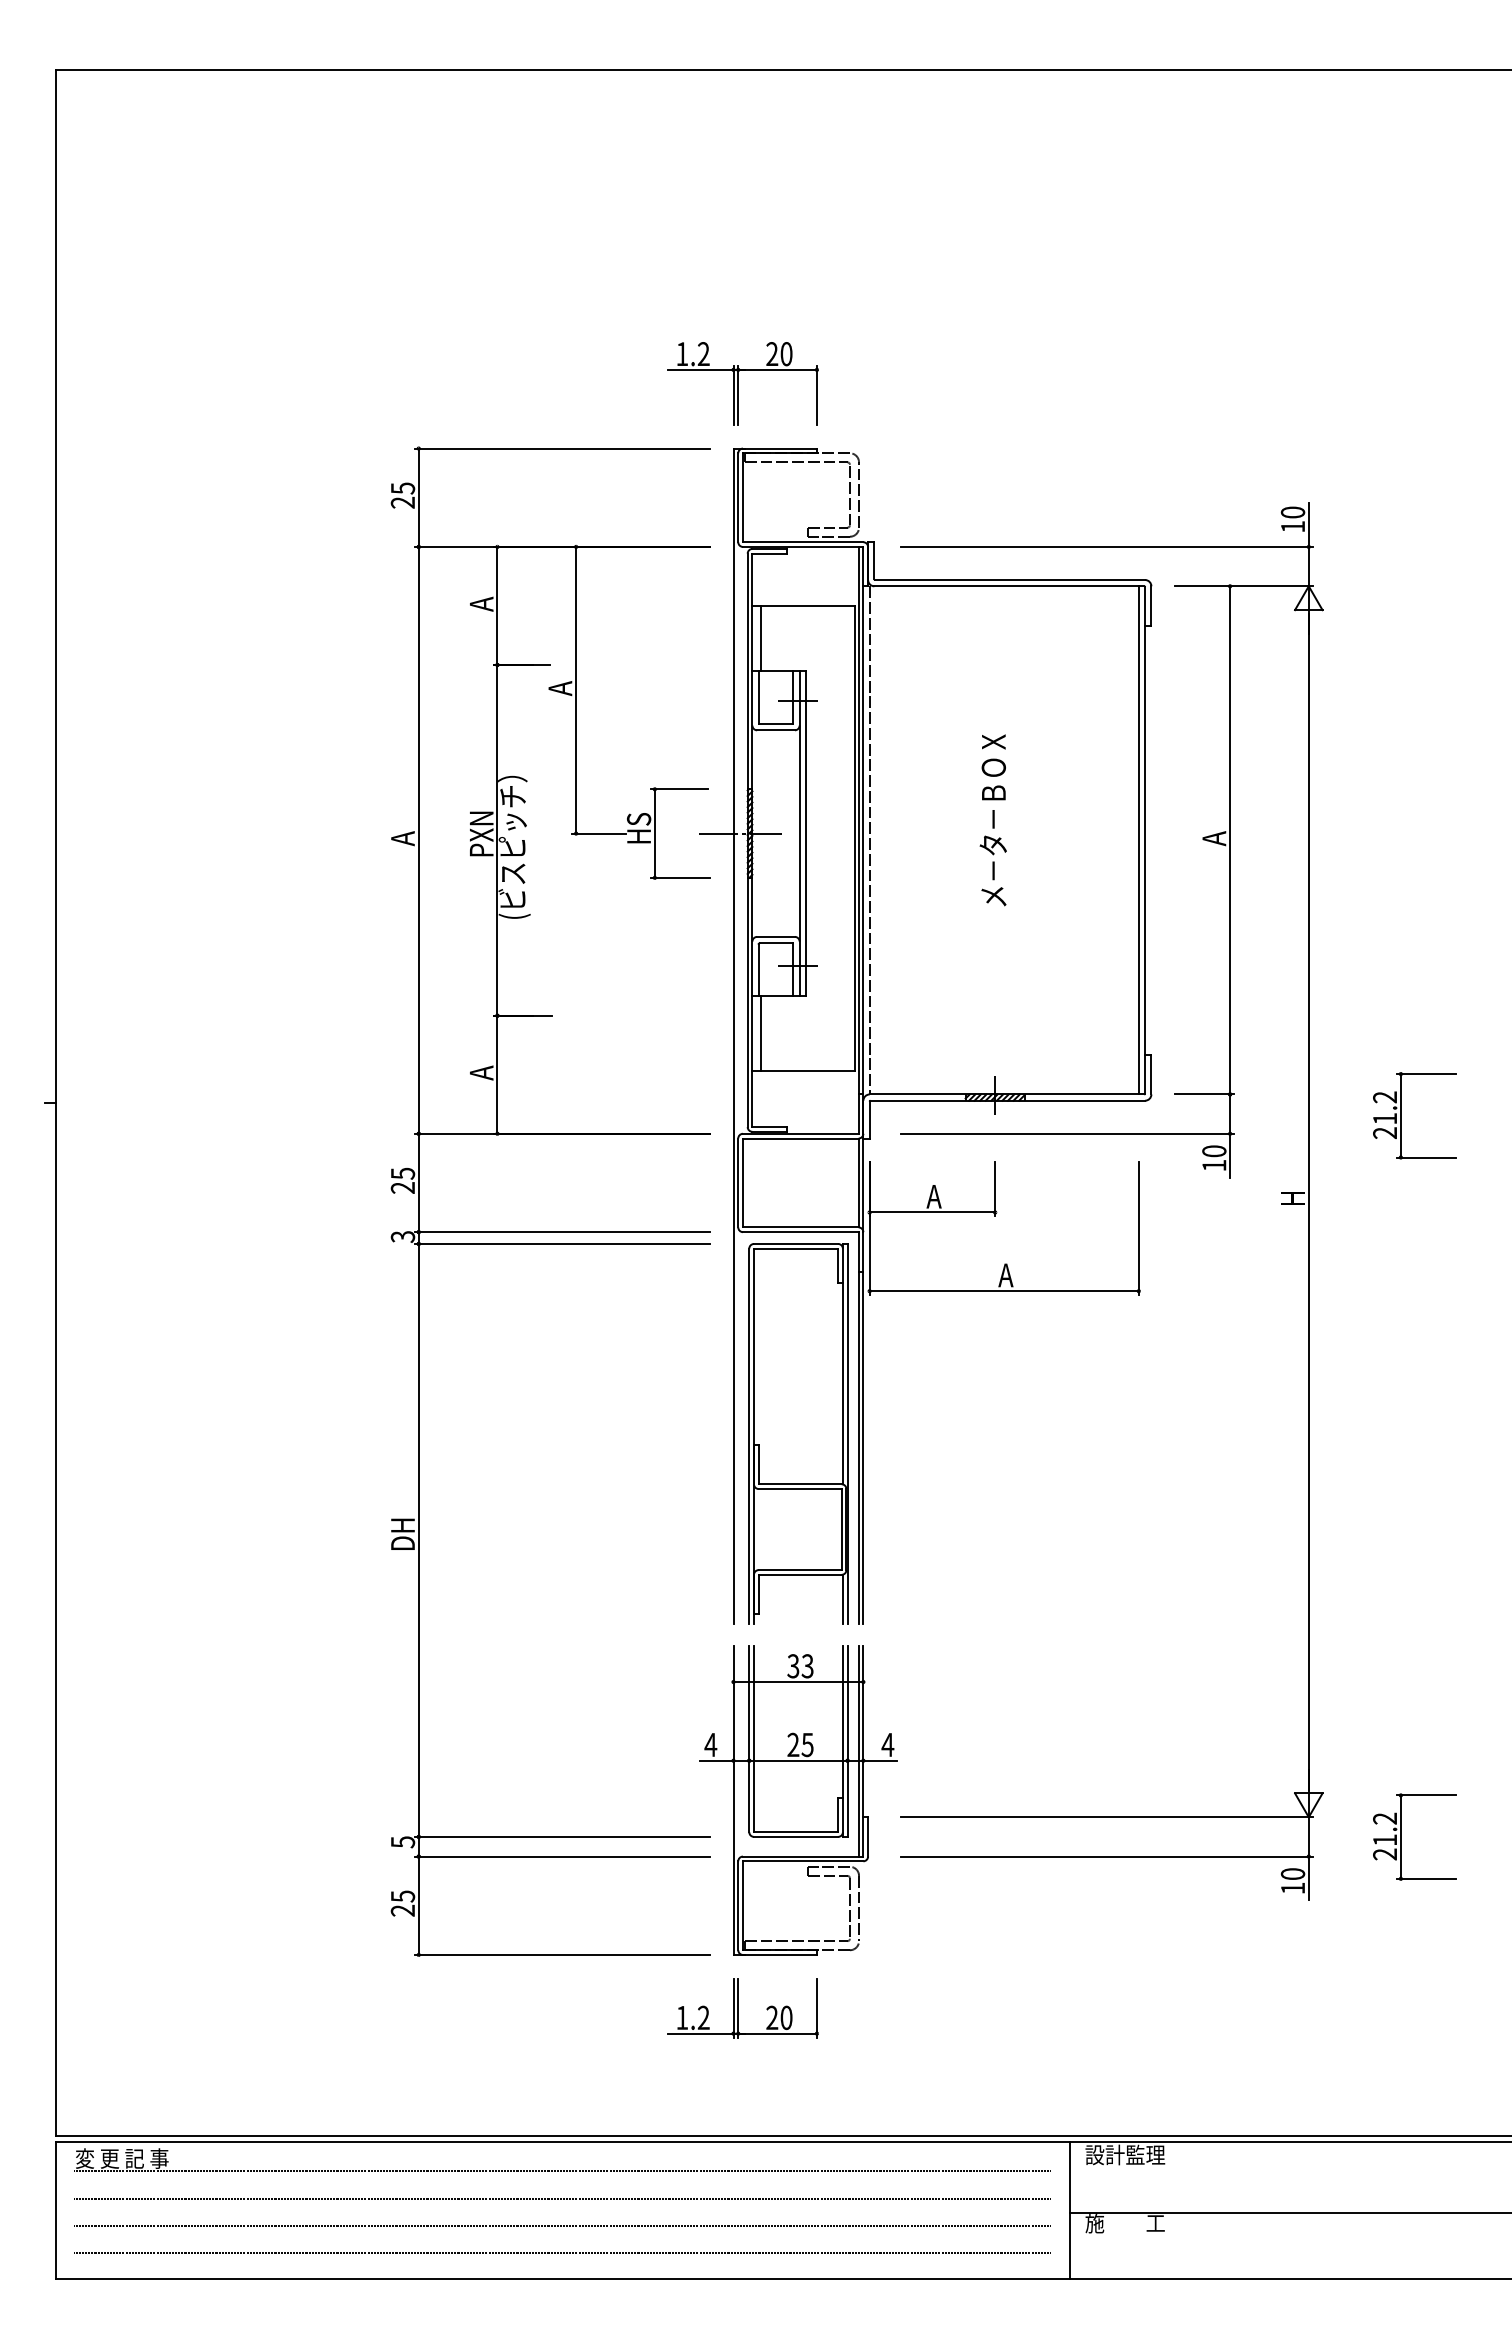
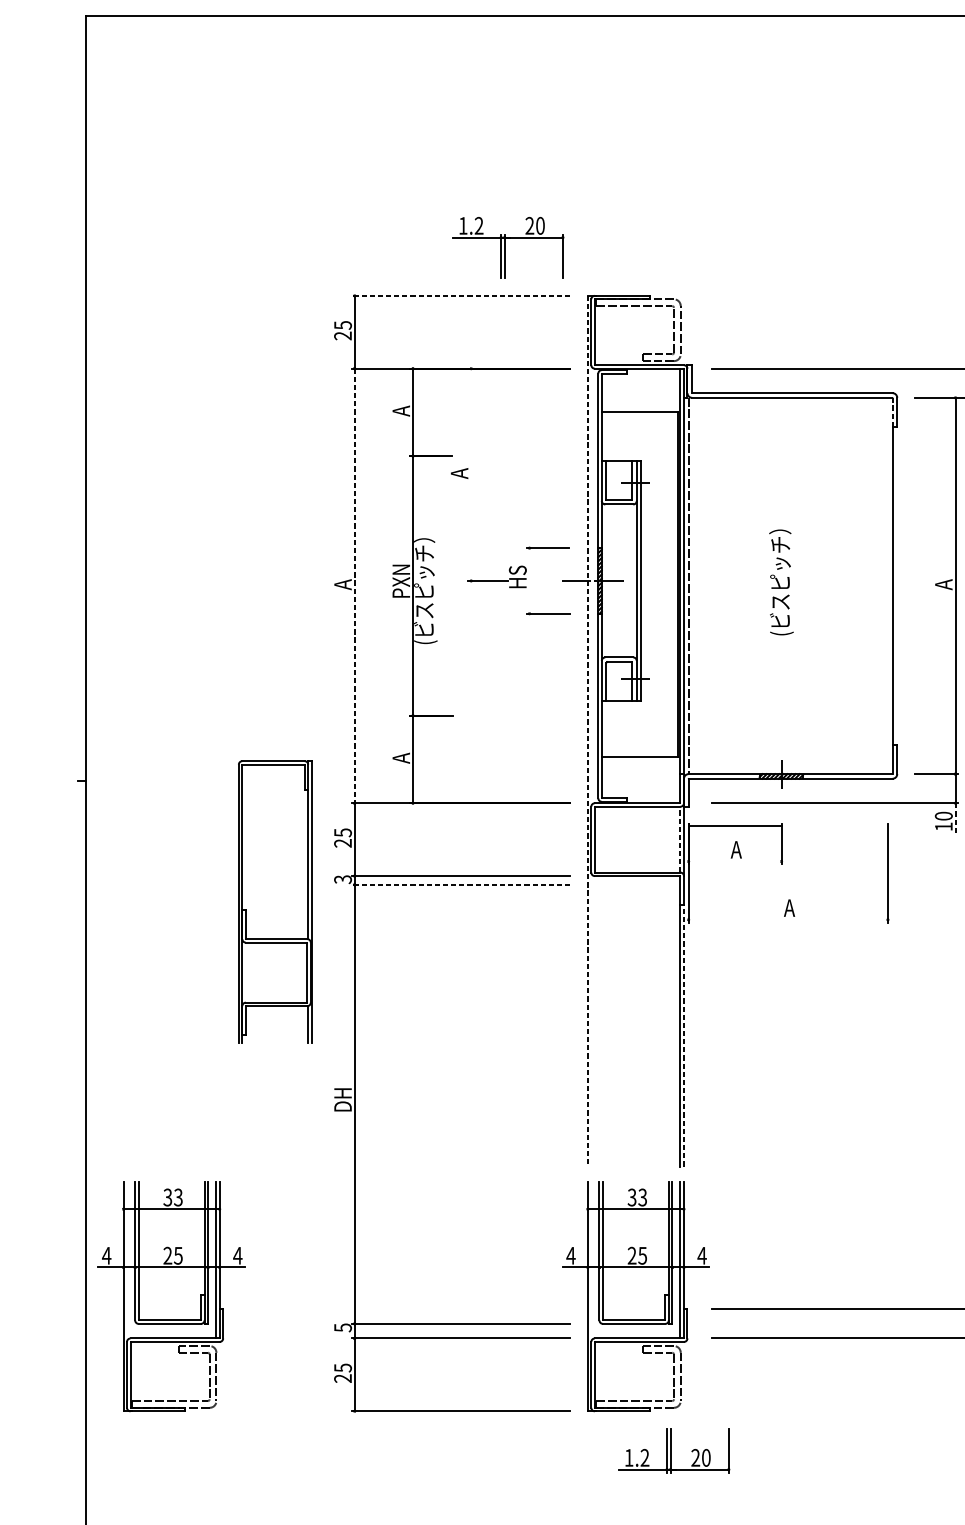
part: (742, 383) -> (507, 247), moved
line: (562, 448) -> (461, 295), solid -> dashed
line: (1145, 605) -> (892, 412), solid -> dashed
line: (761, 638) -> (608, 436), removed
line: (576, 689) -> (471, 474), removed
text: (994, 820) -> (781, 571), メ－タ－ＢＯＸ -> (ビスピッチ）
line: (654, 833) -> (529, 580), removed
line: (418, 840) -> (354, 586), solid -> dashed
line: (1138, 840) -> (887, 586), removed
line: (761, 1032) -> (608, 728), removed
line: (733, 1036) -> (587, 731), solid -> dashed
line: (1230, 1155) -> (955, 819), solid -> dashed
line: (858, 1182) -> (680, 839), solid -> dashed
line: (932, 1212) -> (735, 825), moved
line: (562, 1243) -> (461, 884), solid -> dashed
line: (1003, 1291) -> (787, 920), removed
part: (798, 1433) -> (275, 901), moved
line: (863, 1447) -> (684, 1035), solid -> dashed
part: (171, 1800) -> (171, 1296), added
part: (742, 2008) -> (673, 1450), moved

